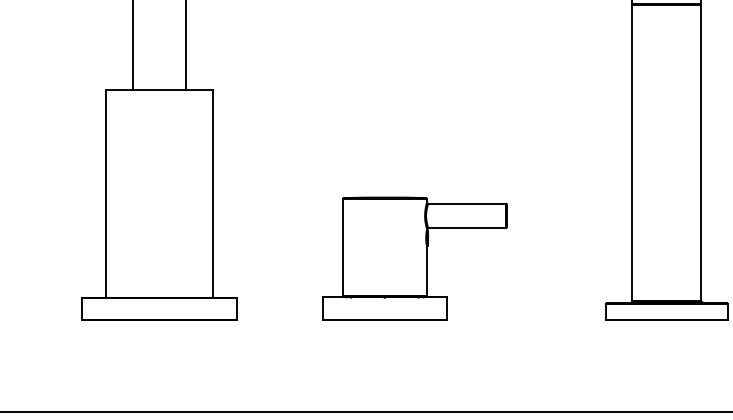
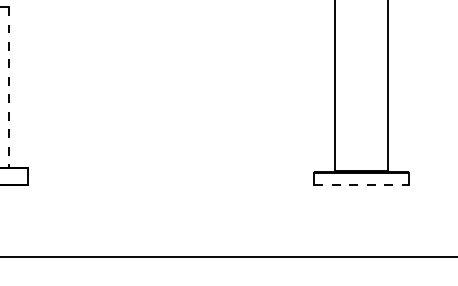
line: (212, 193) -> (9, 87), solid -> dashed
part: (414, 258) -> (165, 137), removed
line: (666, 319) -> (361, 184), solid -> dashed

